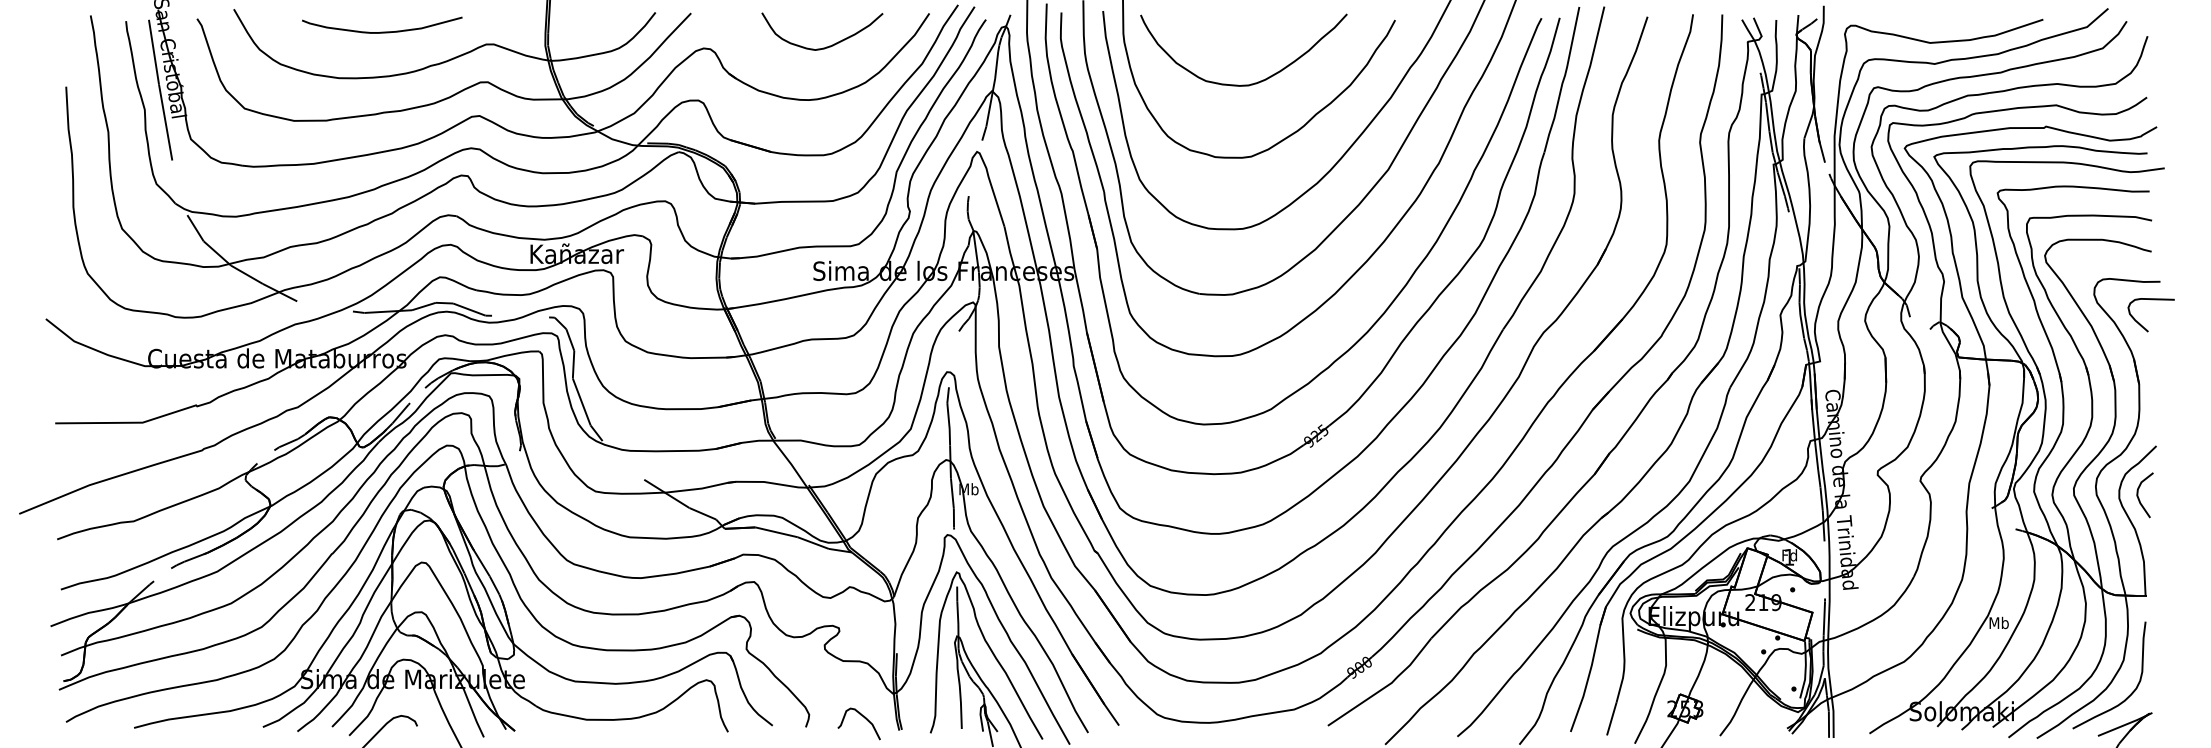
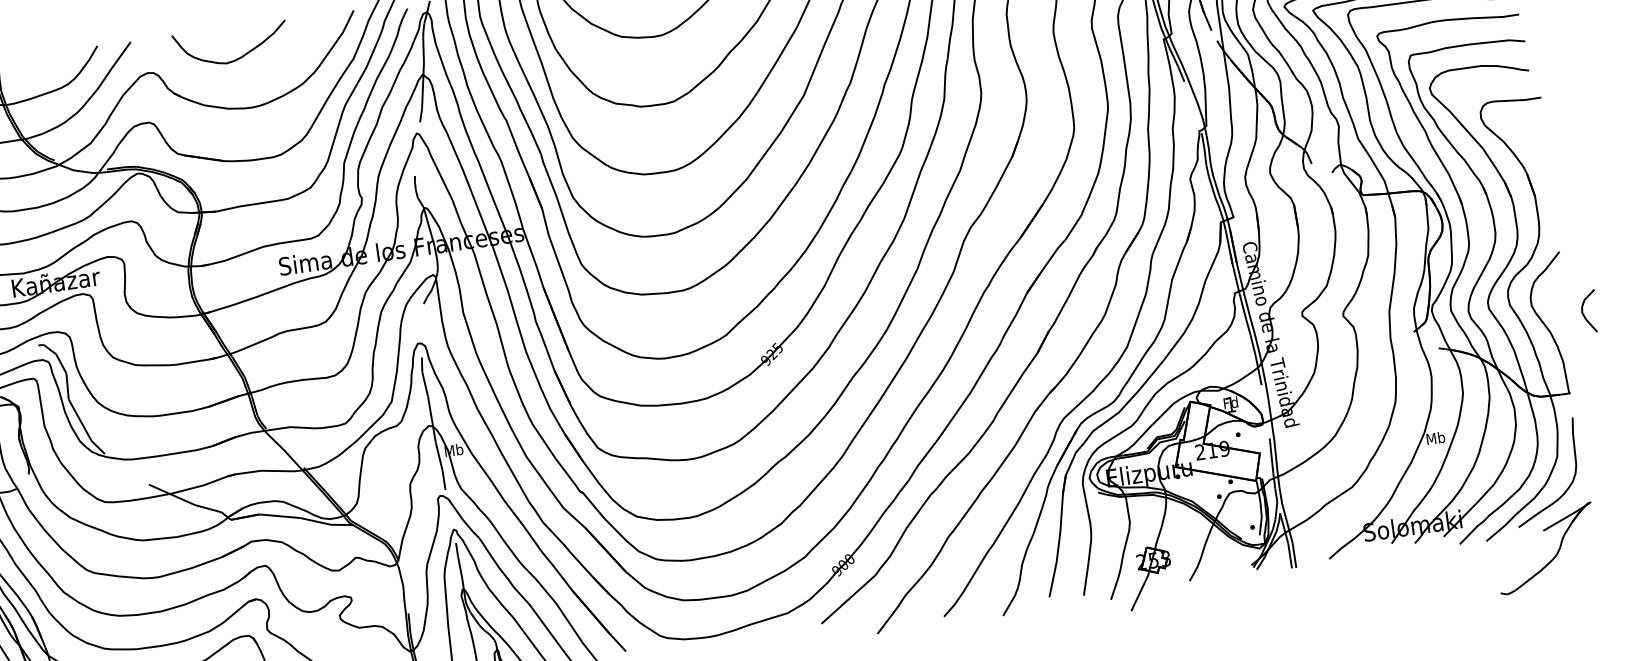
curve: (826, 46) -> (236, 58), moved
curve: (2141, 324) -> (1529, 140), removed
curve: (2139, 498) -> (1584, 315), moved

